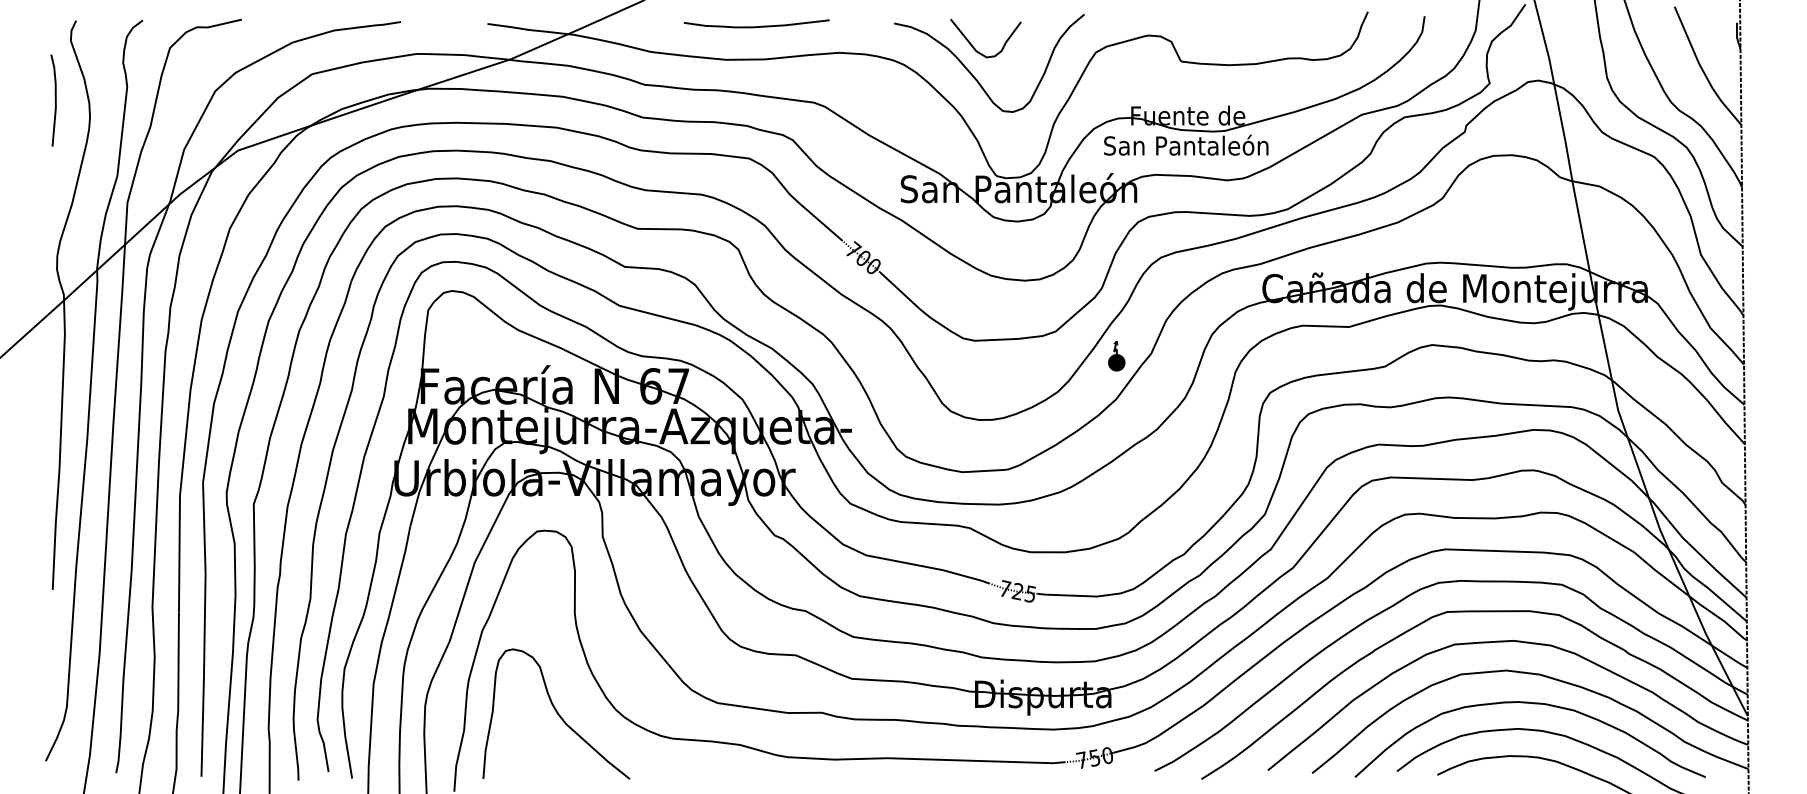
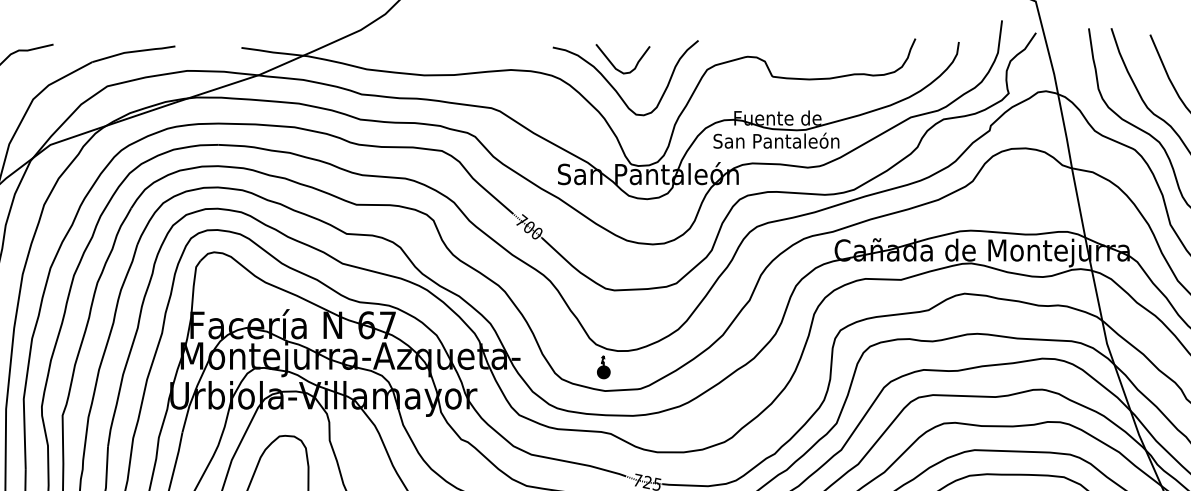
curve: (756, 26) -> (447, 49), removed
part: (1116, 356) -> (603, 367), moved

